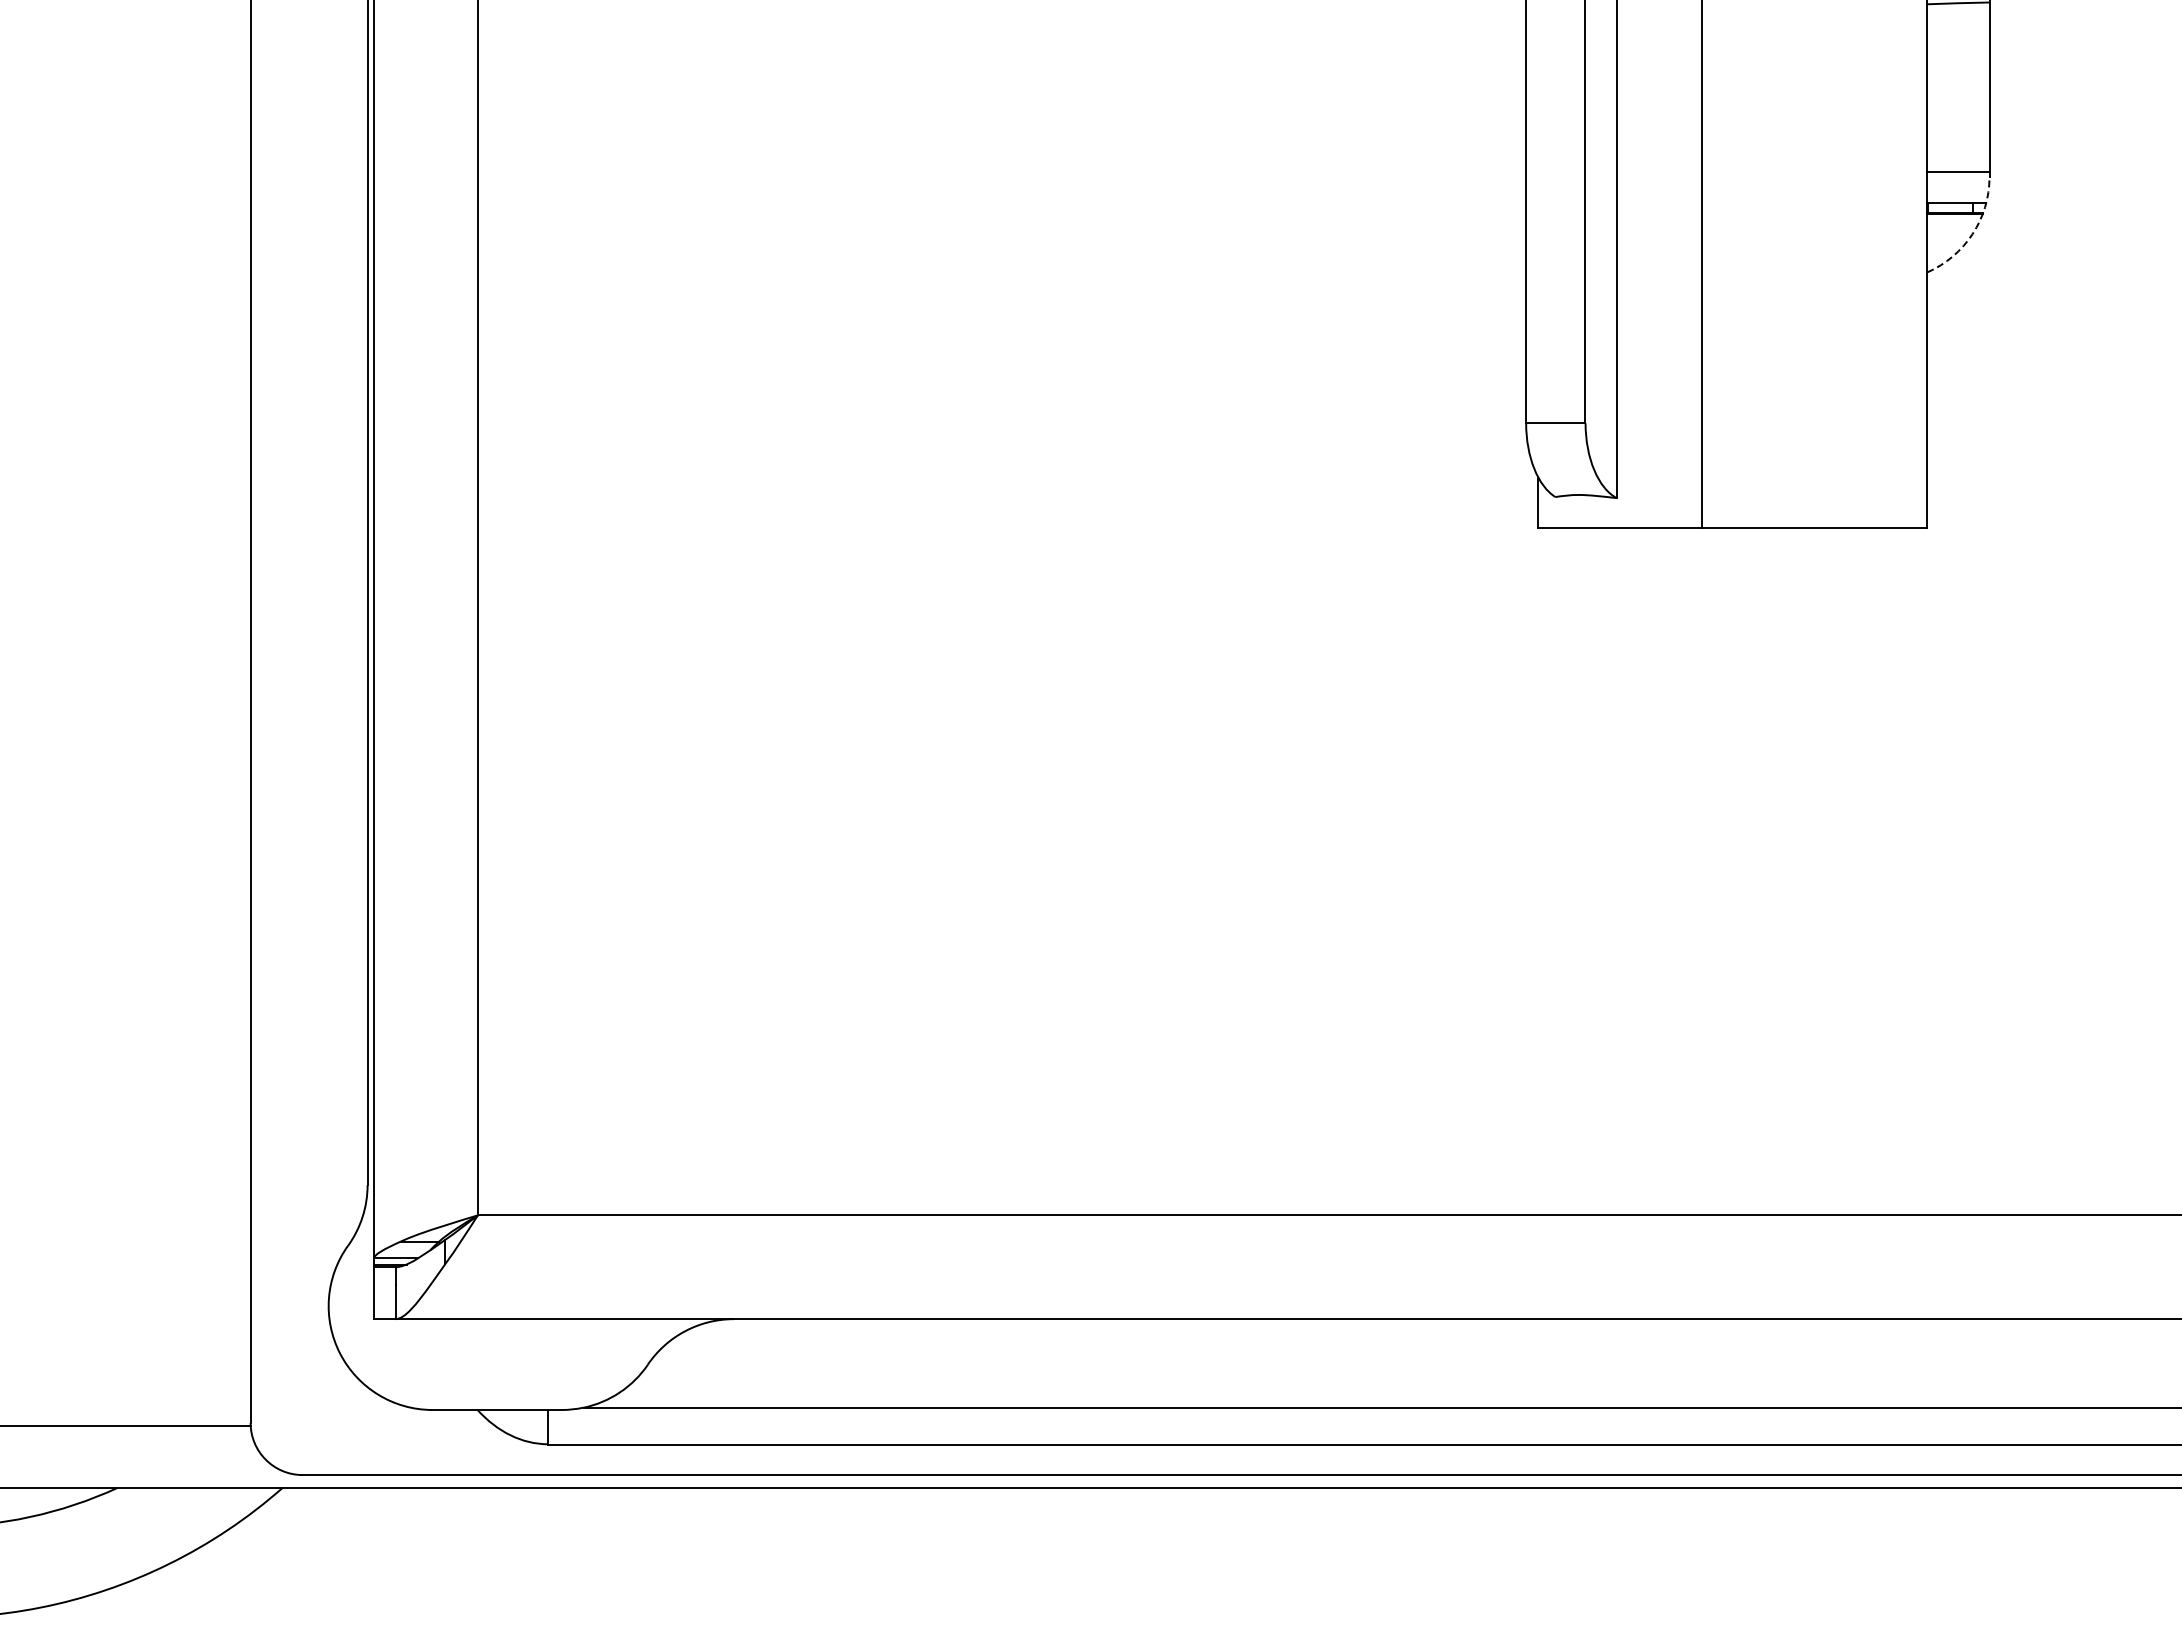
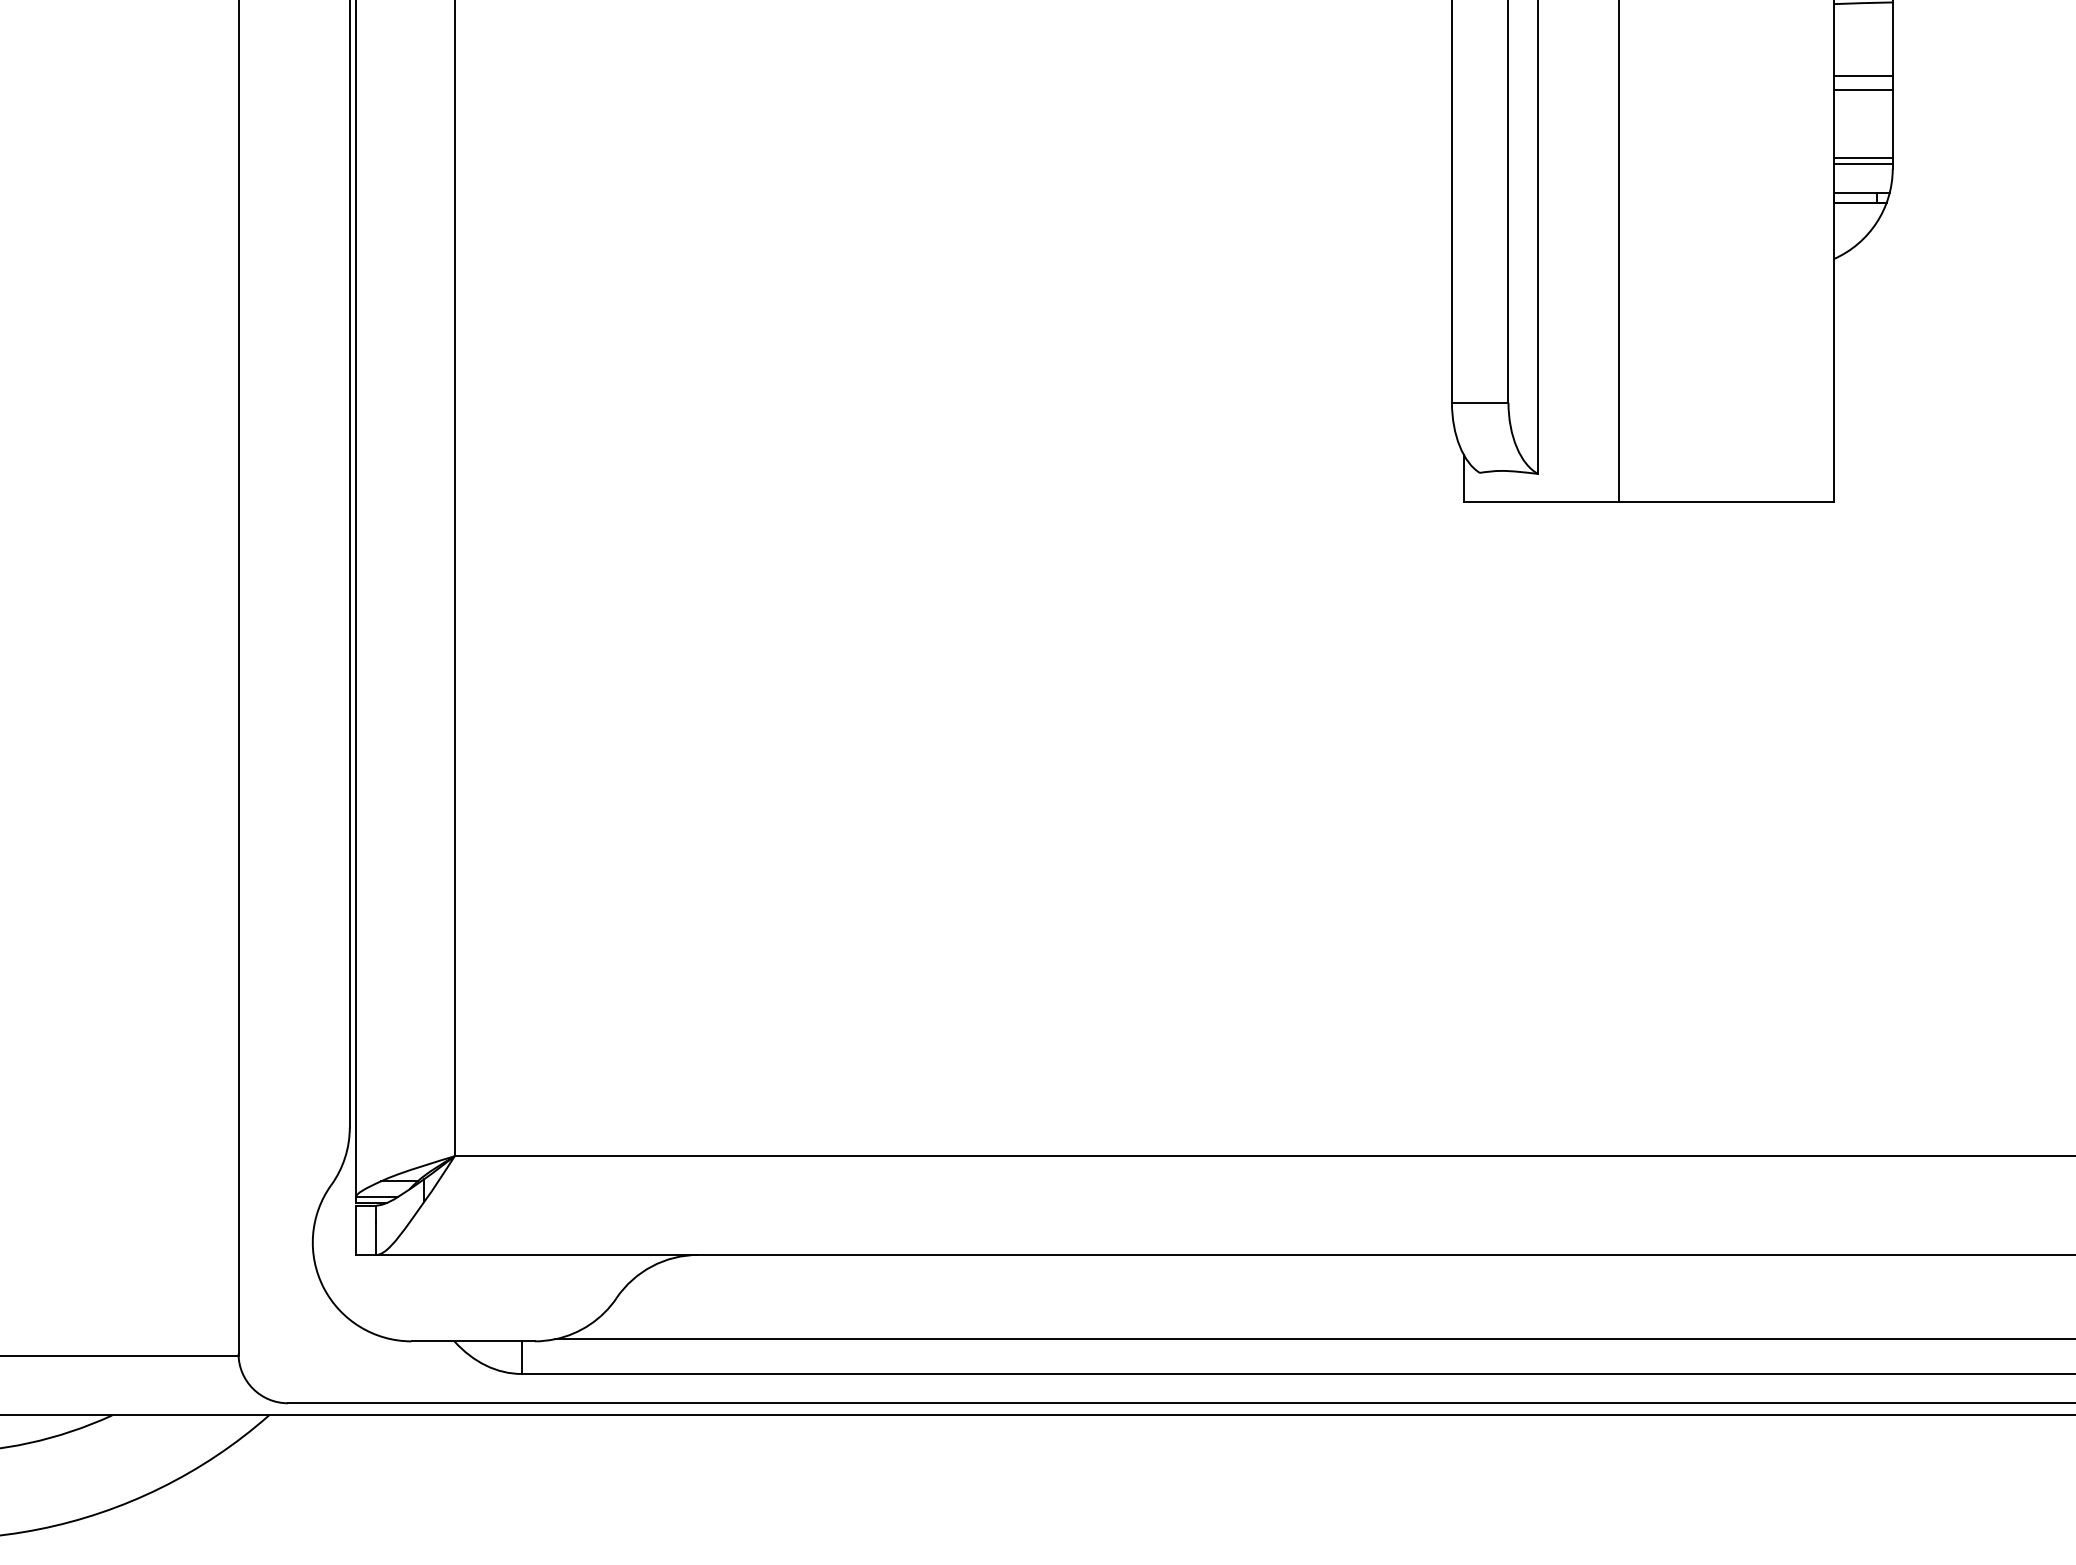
line: (1958, 79) -> (1863, 75), added
line: (1958, 95) -> (1863, 90), added
line: (1958, 166) -> (1863, 158), added
arc: (1972, 234) -> (1876, 223), dashed -> solid

